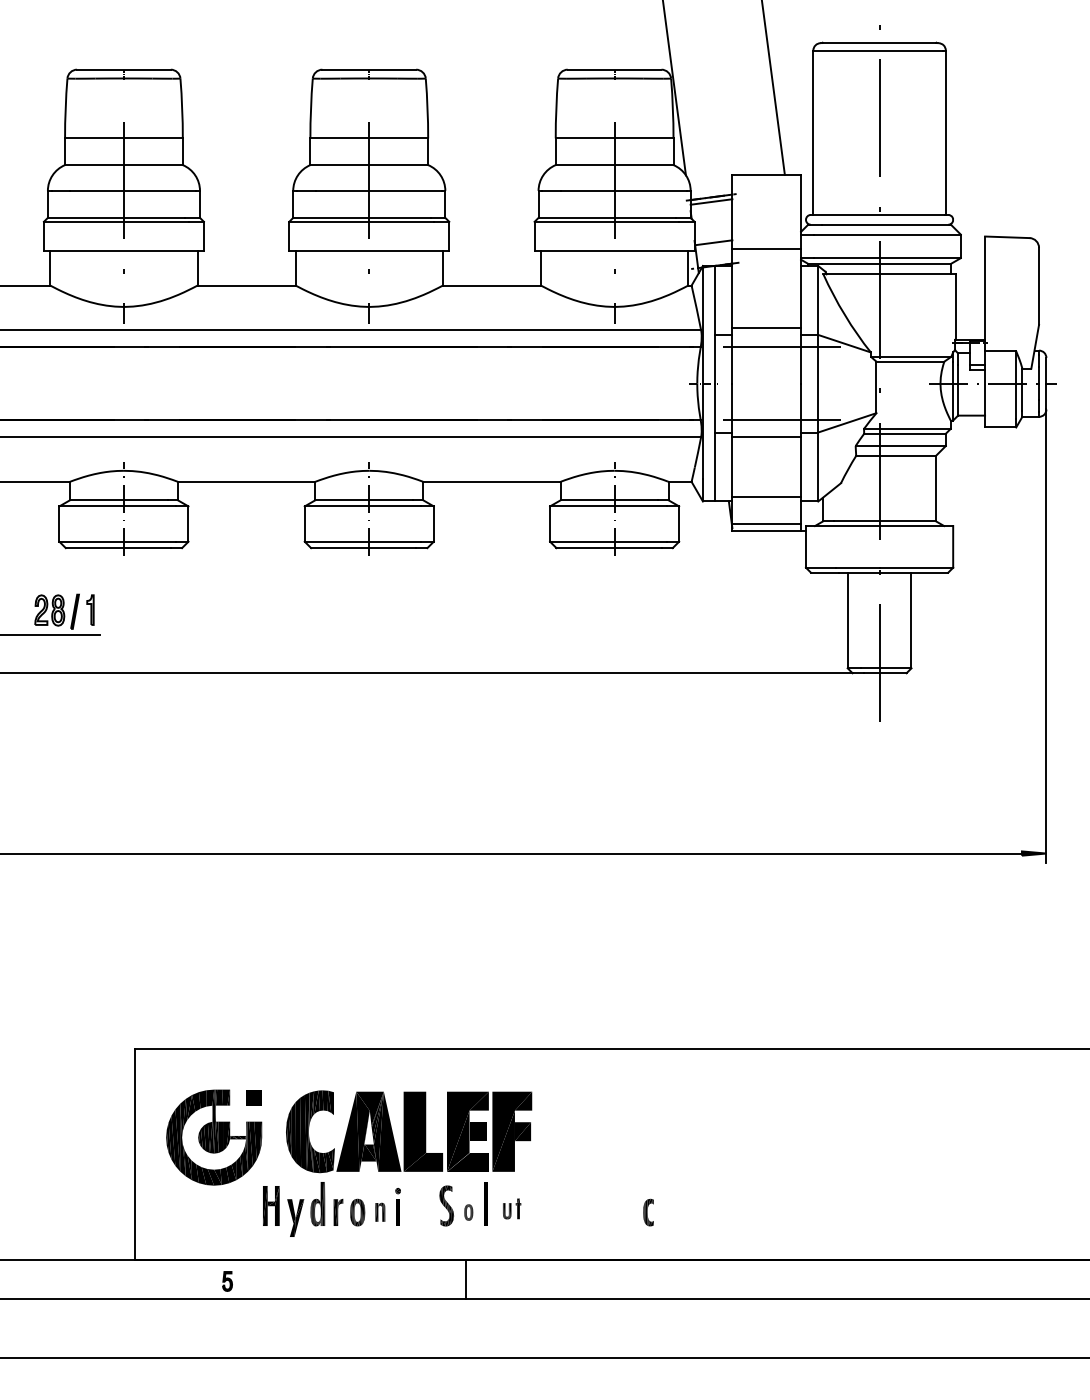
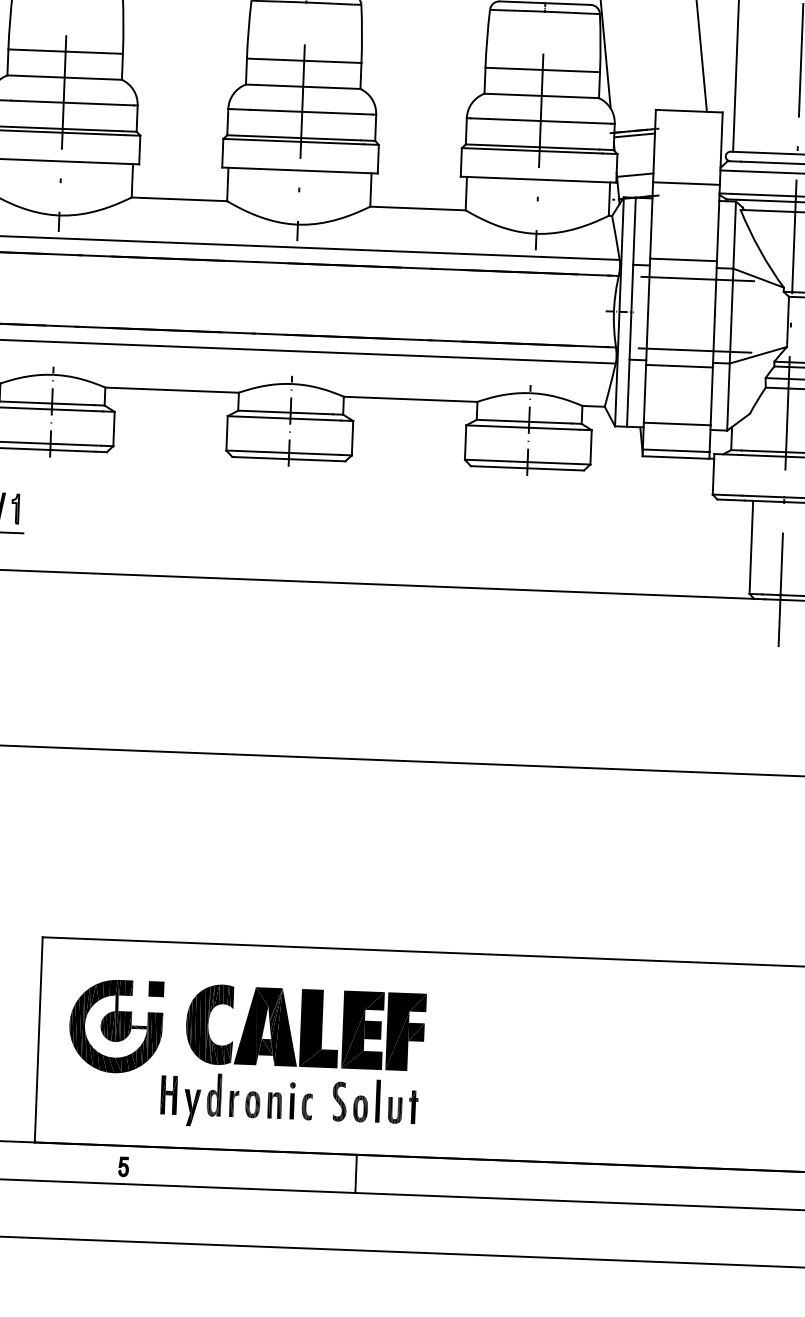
part: (511, 1208) -> (402, 1106), size x1.67
part: (380, 1211) -> (275, 1104), size x1.43
part: (468, 1212) -> (360, 1108), size x1.67
part: (648, 1212) -> (307, 1106), moved

